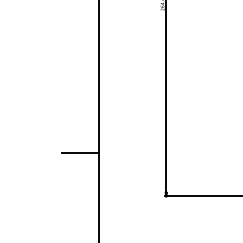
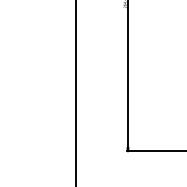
line: (80, 153) -> (61, 118), removed

